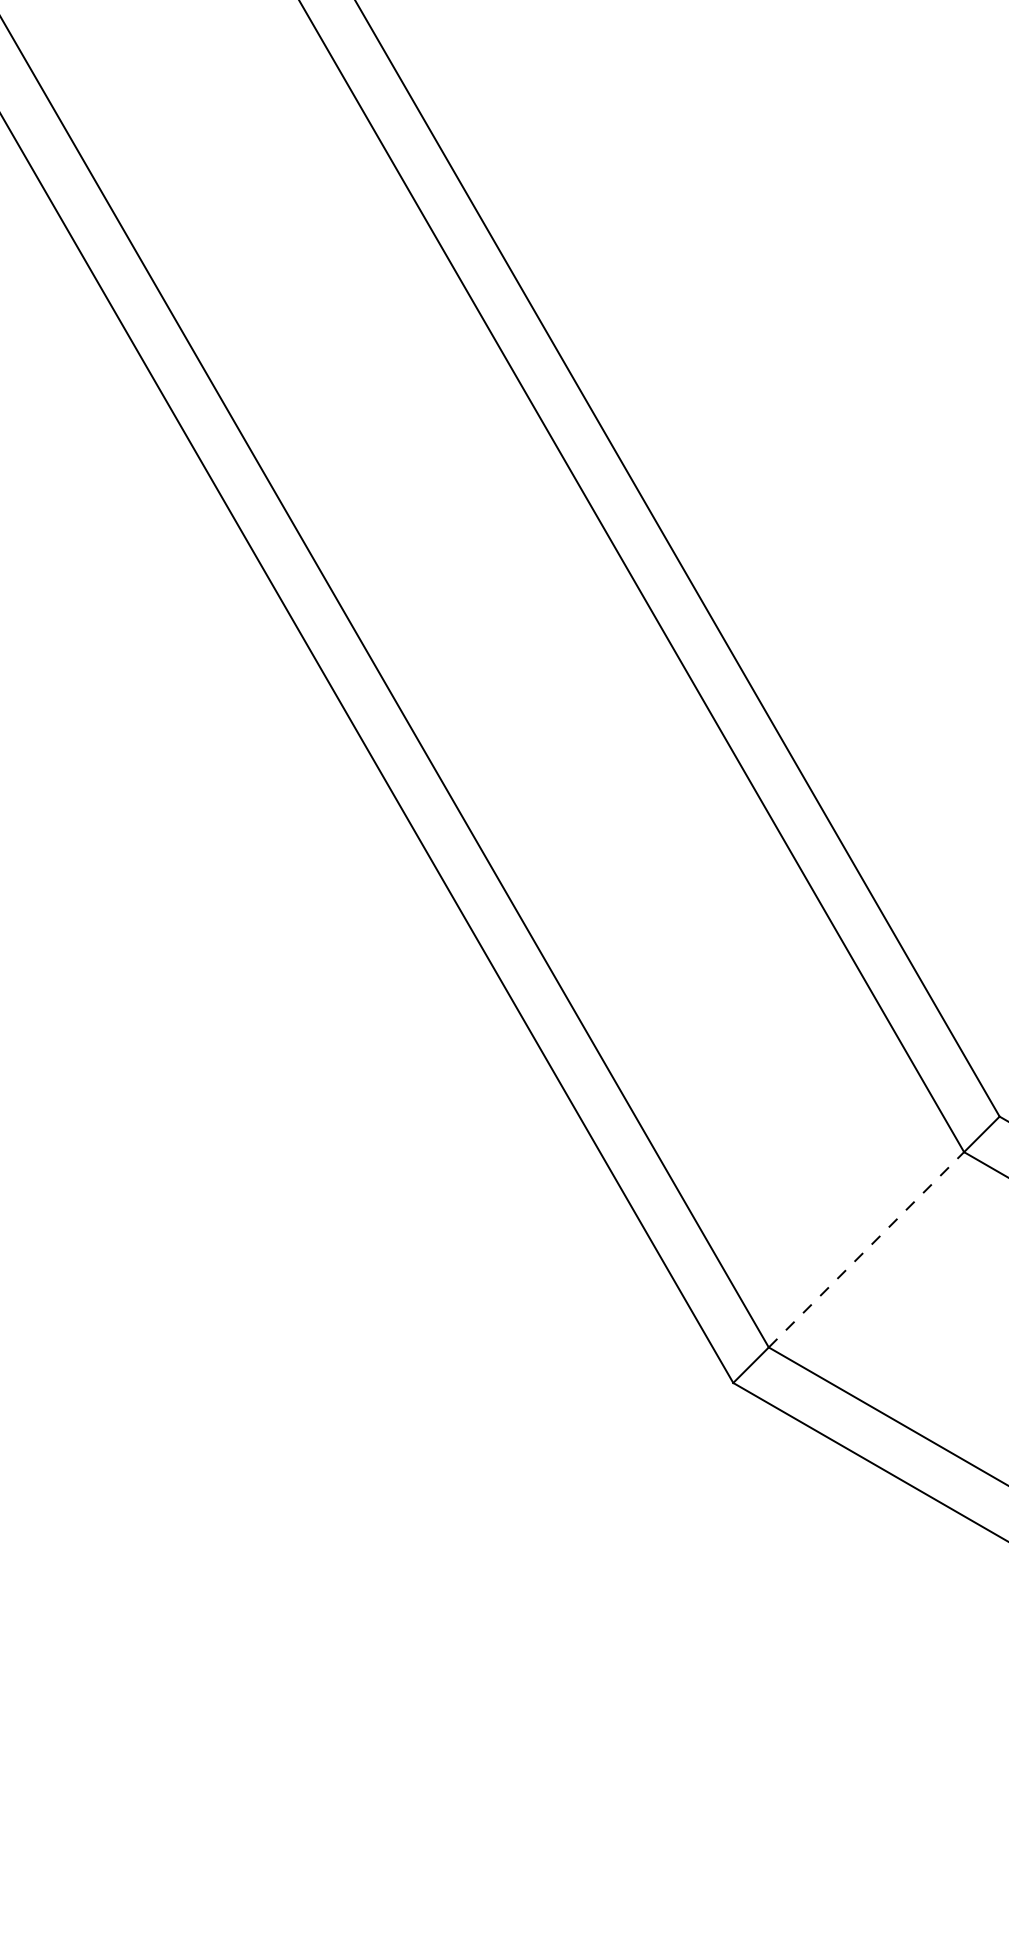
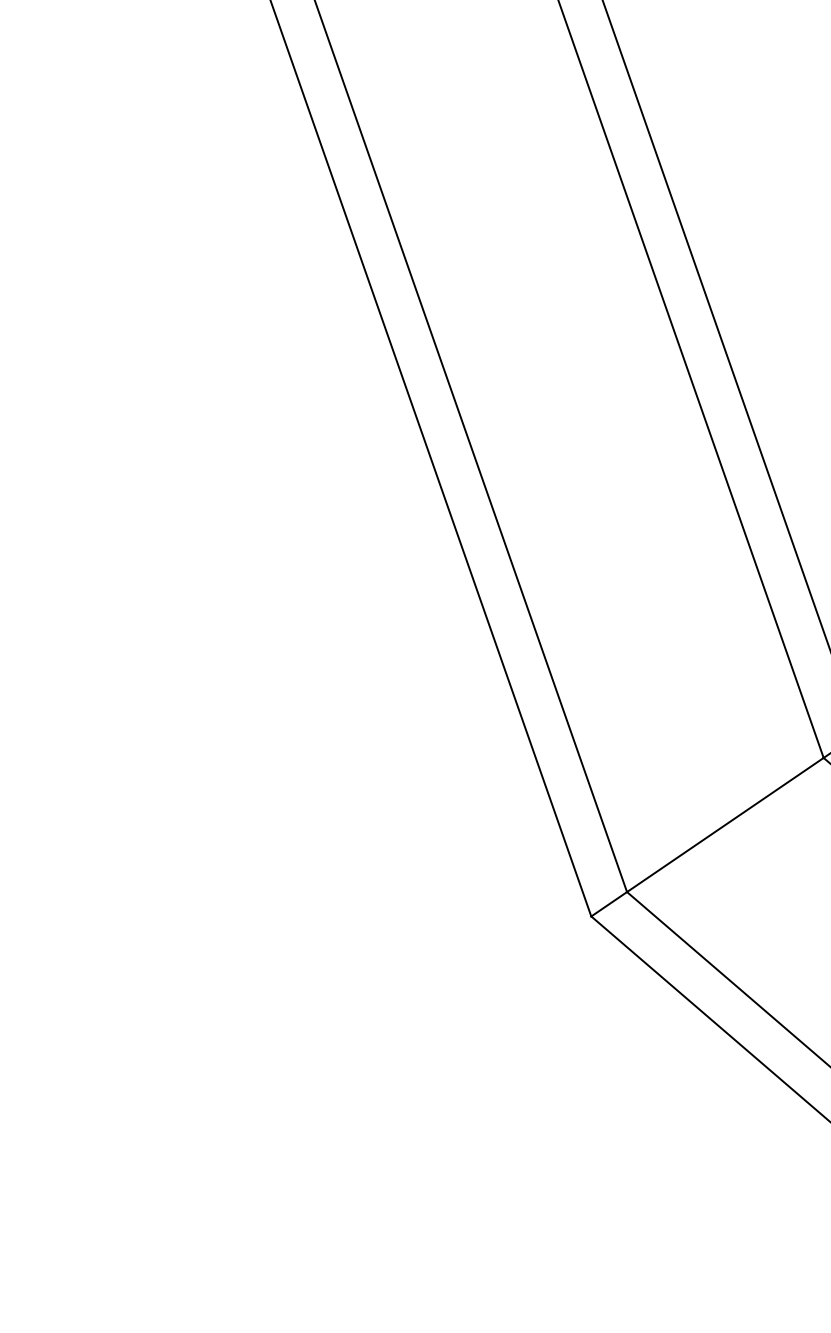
line: (866, 1249) -> (725, 824), dashed -> solid

